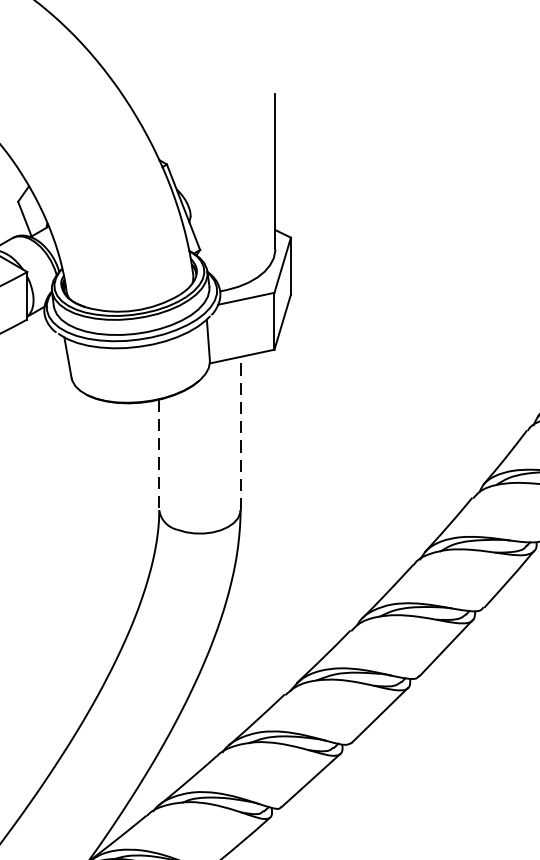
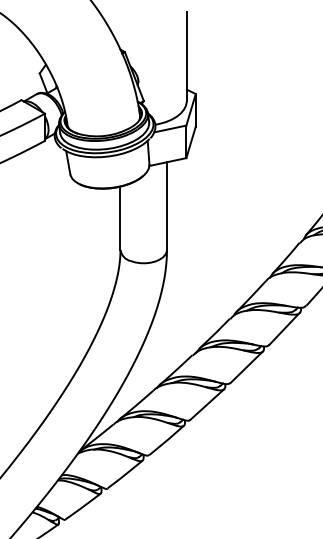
line: (239, 434) -> (166, 206), dashed -> solid
line: (159, 455) -> (120, 218), dashed -> solid

